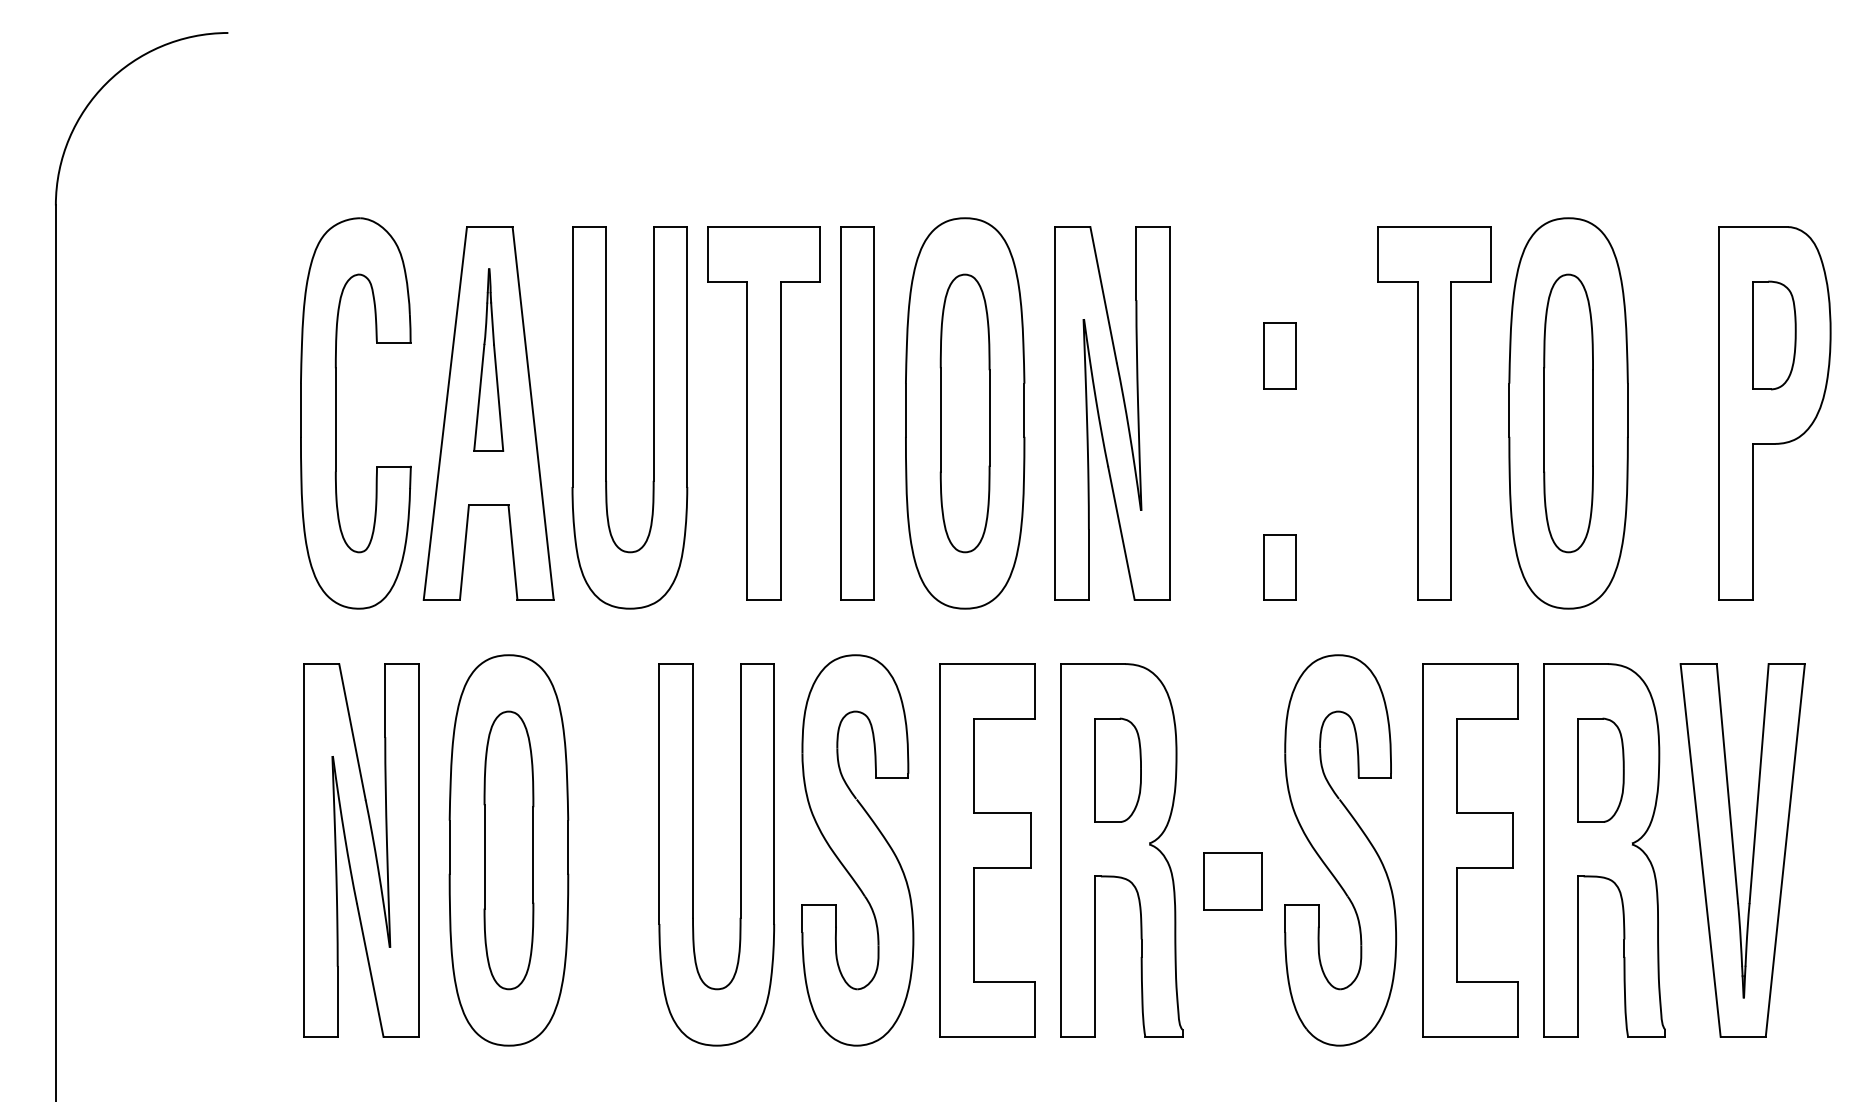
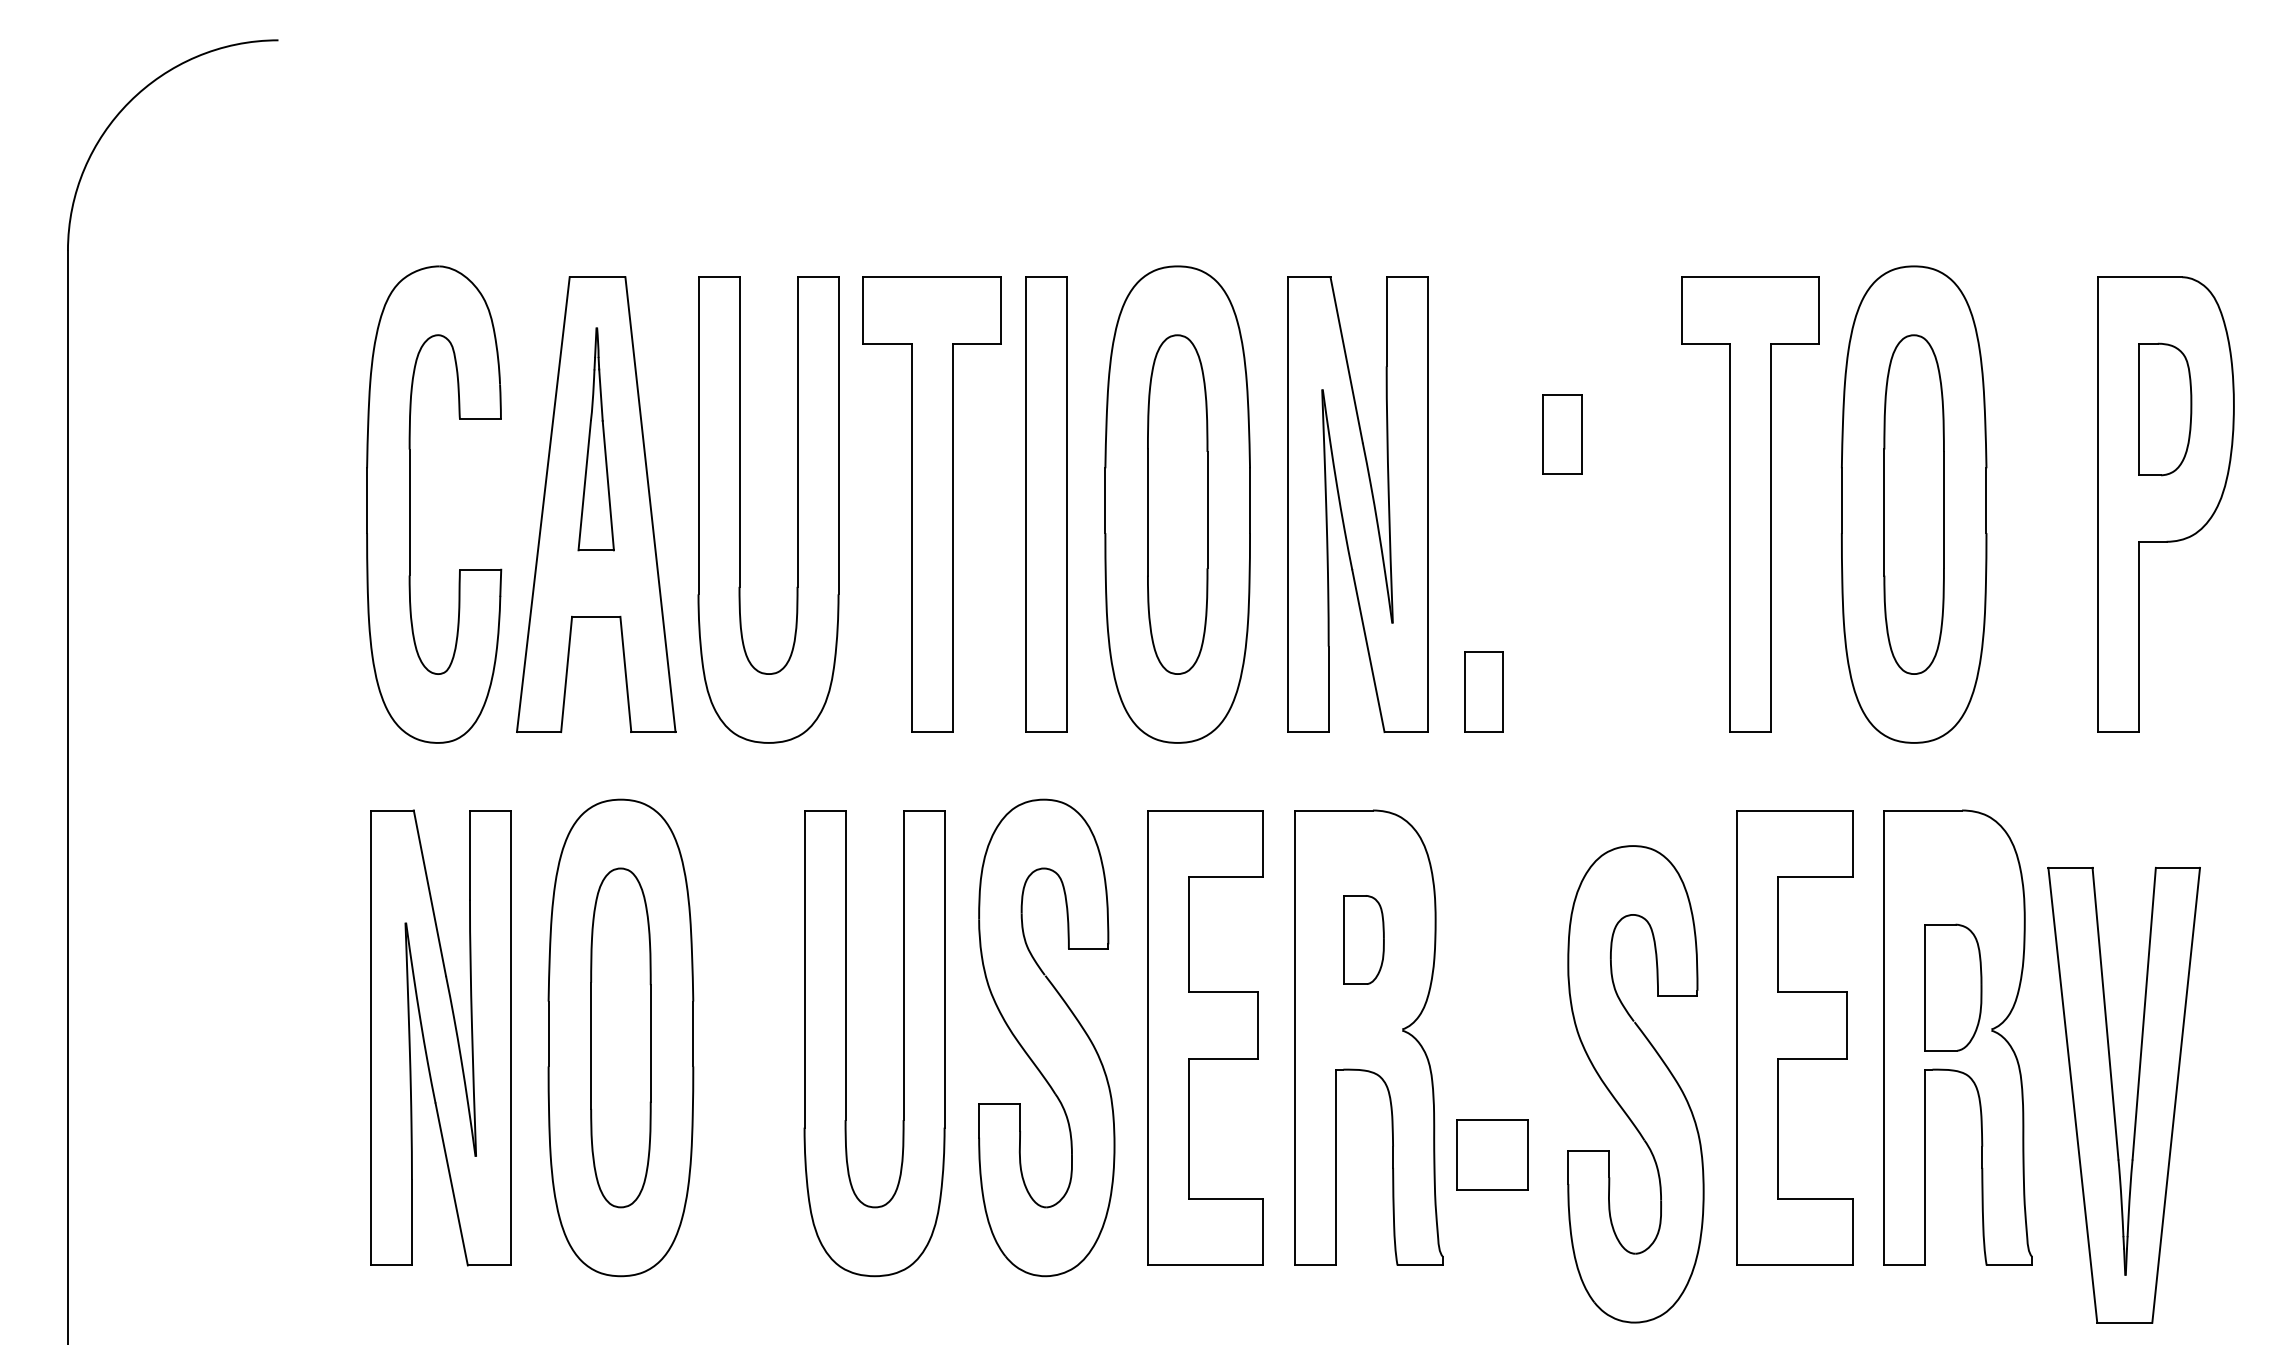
part: (1279, 567) -> (1483, 692), moved
part: (1117, 769) -> (1363, 939), size x0.7
part: (1600, 769) -> (1953, 986), moved
part: (1340, 850) -> (1635, 1084), moved
part: (1734, 850) -> (2114, 1095), moved
part: (1232, 881) -> (1491, 1155), moved

